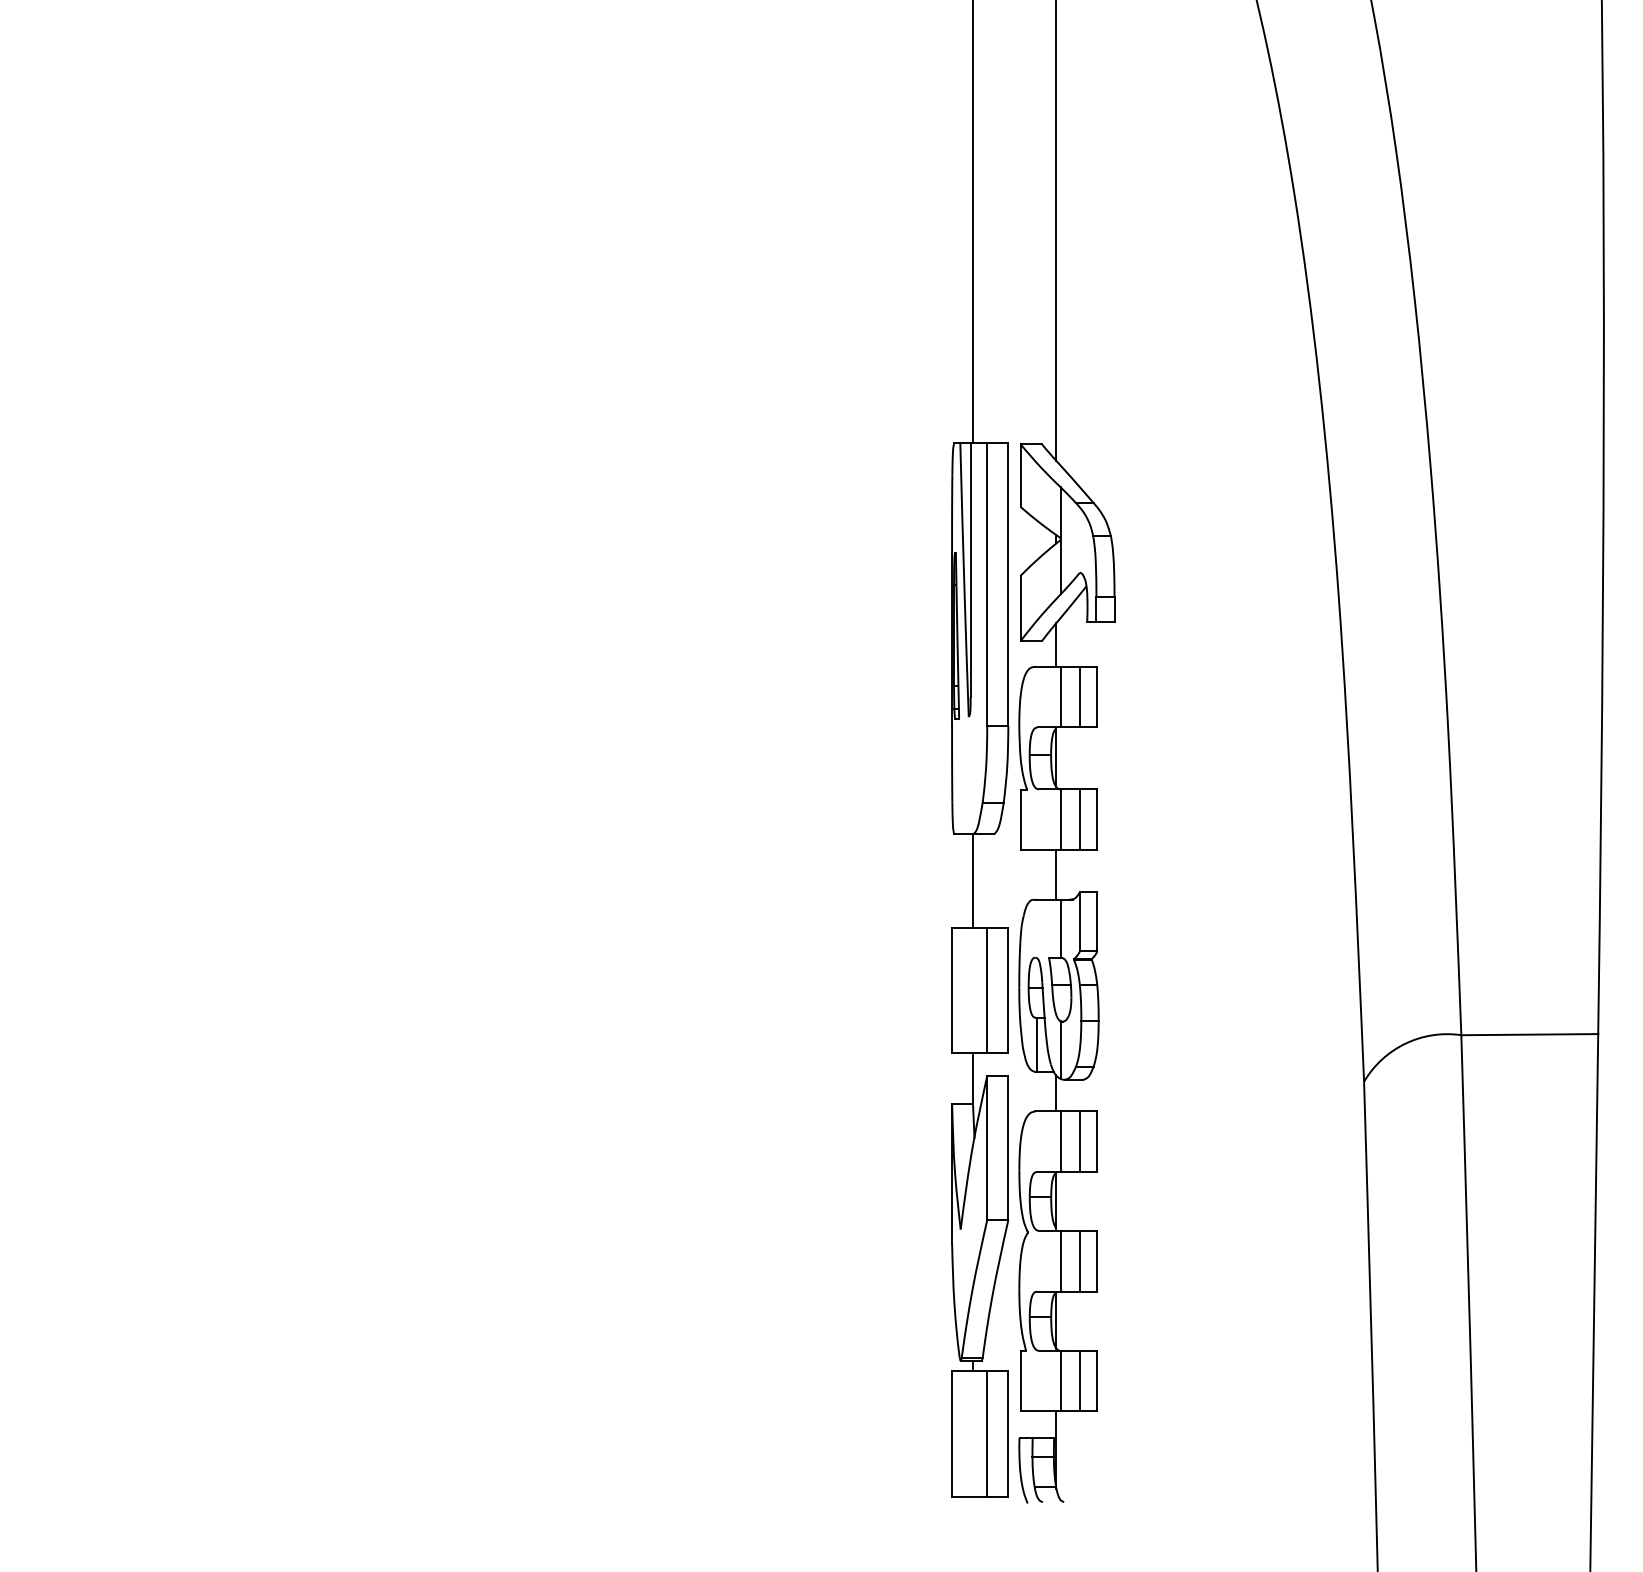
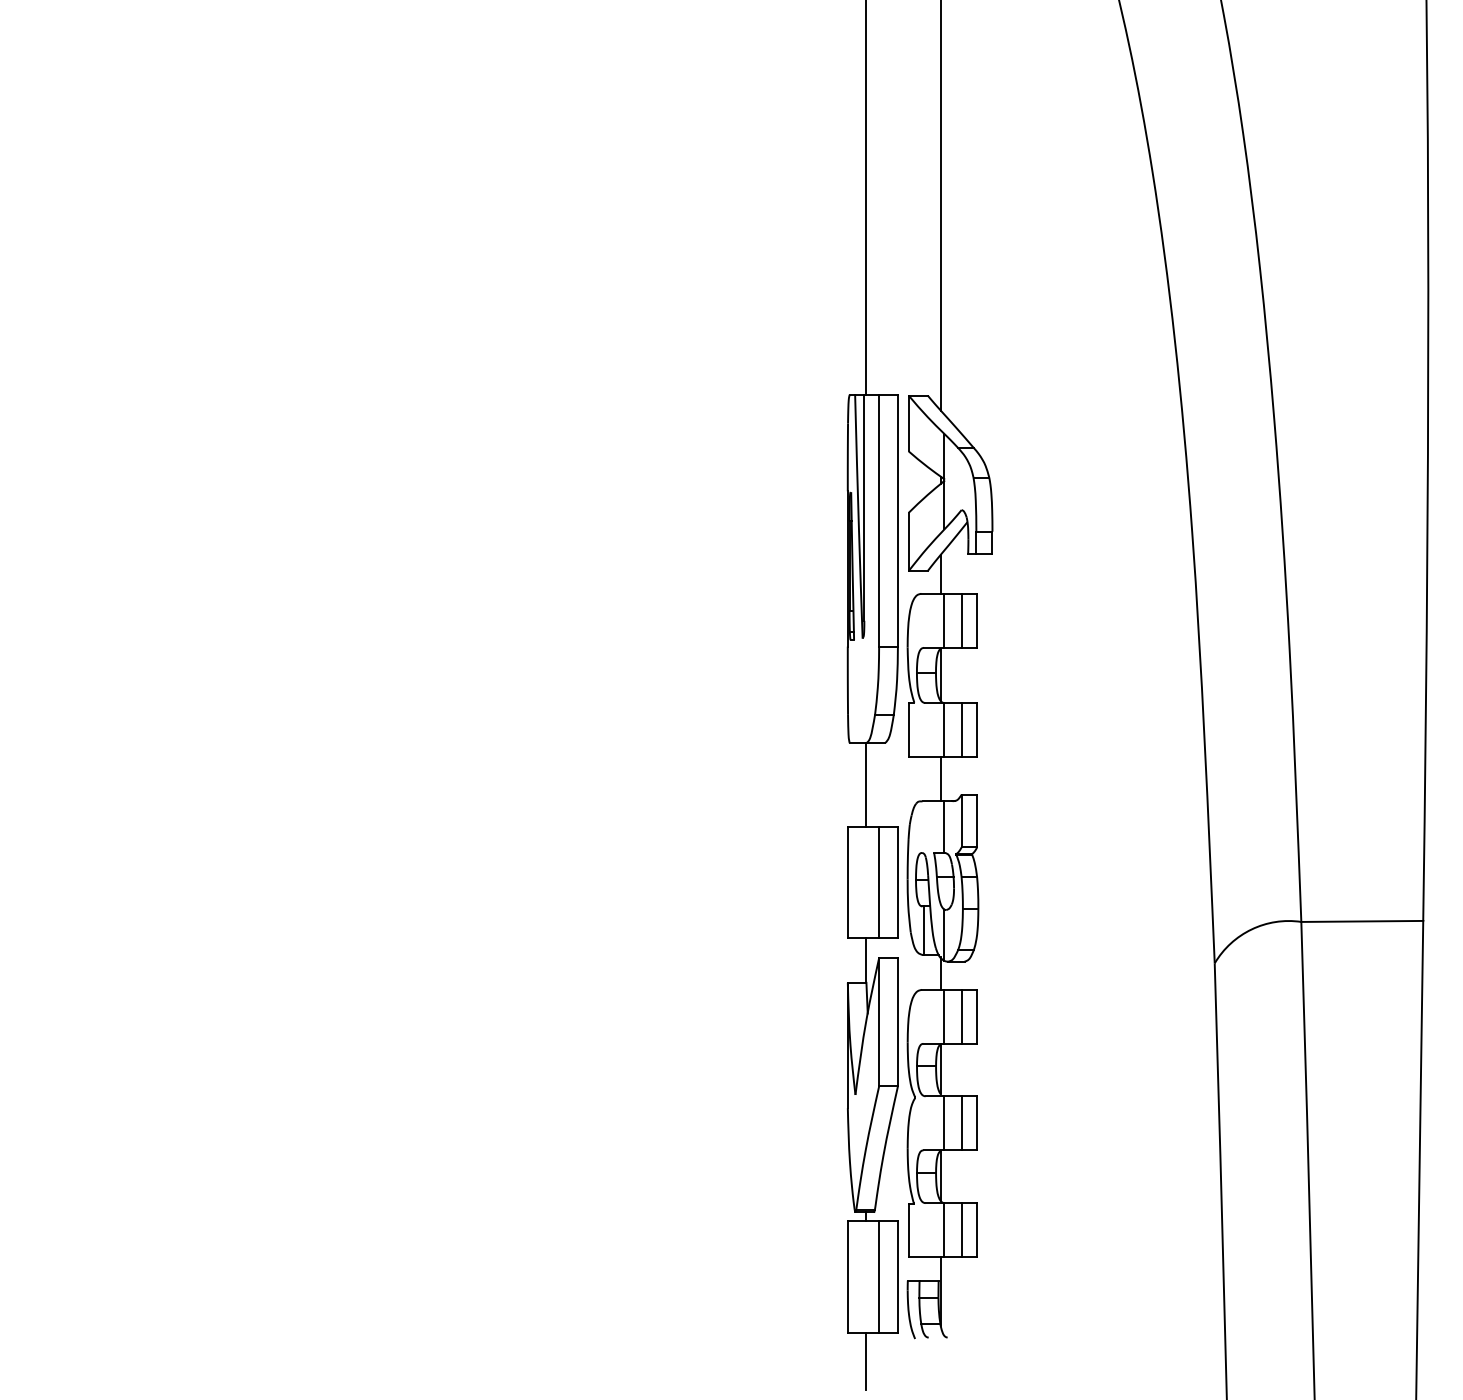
line: (972, 1528) -> (865, 1361), added

